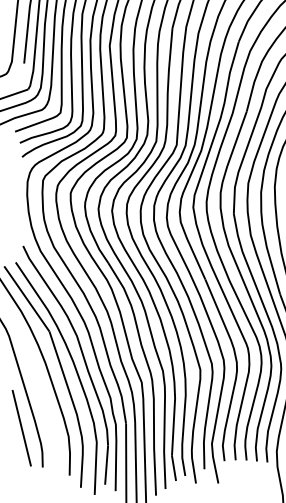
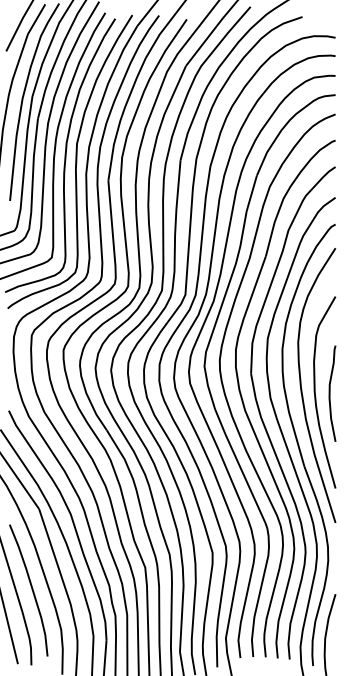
curve: (42, 401) -> (31, 589), added

